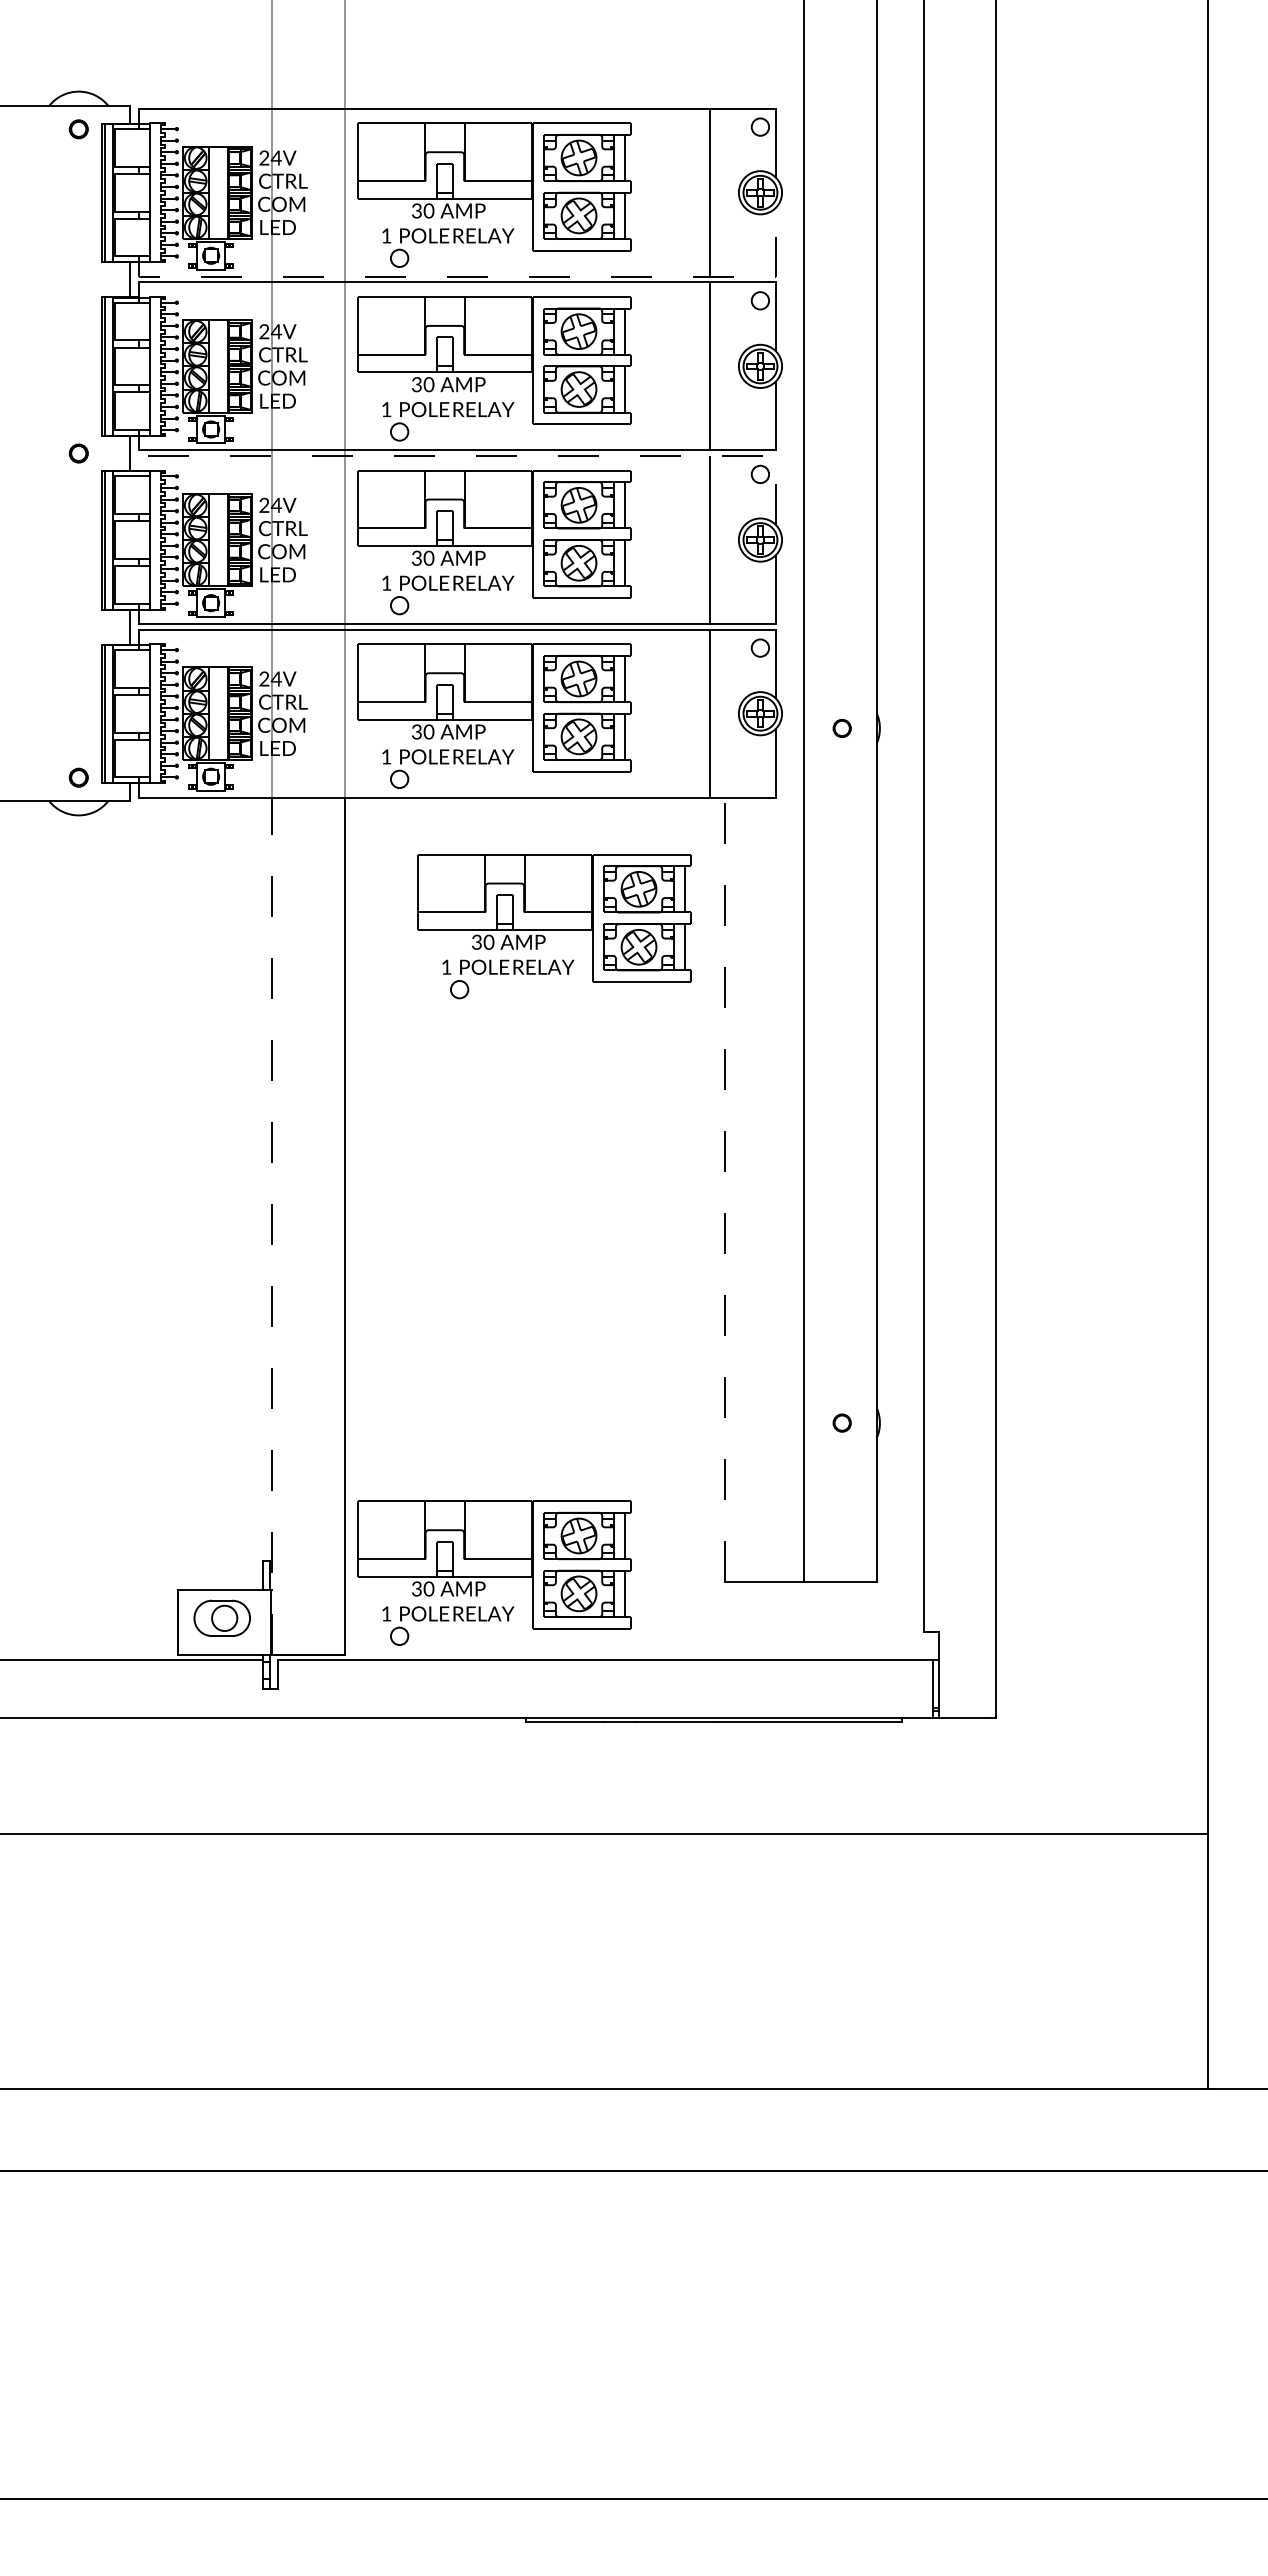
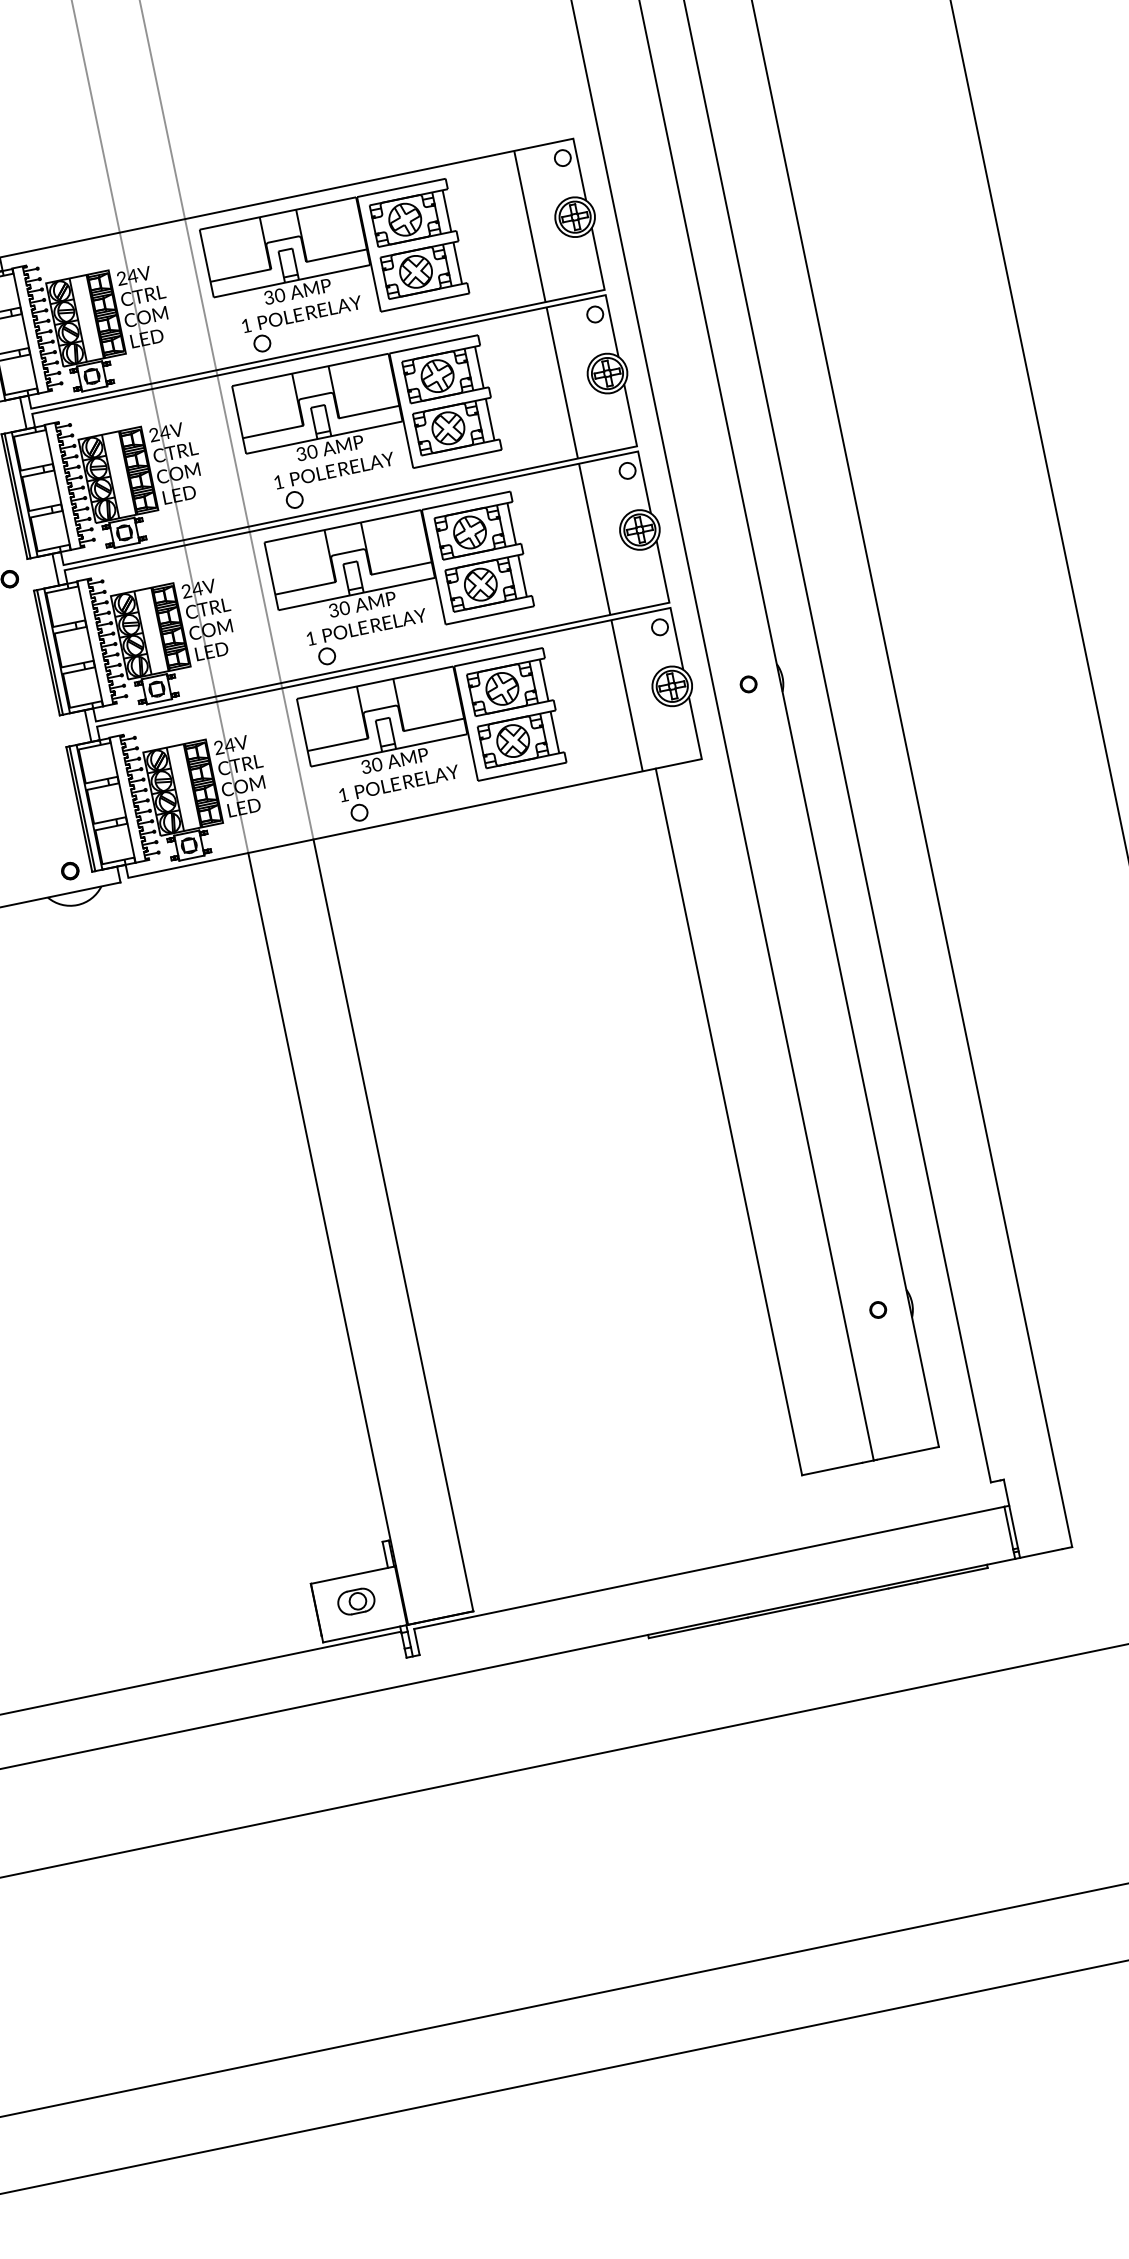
line: (482, 276) -> (340, 344), dashed -> solid
line: (481, 456) -> (373, 506), dashed -> solid
part: (554, 926) -> (526, 916), removed
line: (724, 1189) -> (728, 1121), dashed -> solid
line: (272, 1226) -> (328, 1239), dashed -> solid
part: (494, 1572) -> (592, 1509), removed
part: (222, 1618) -> (356, 1601), size x0.71

